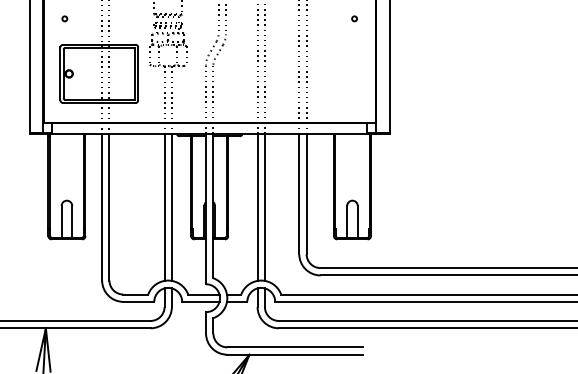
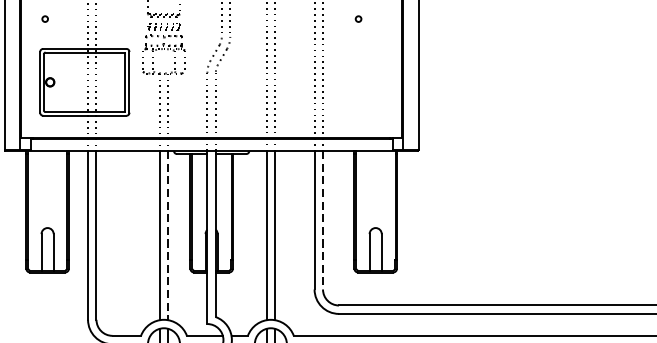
circle: (354, 18) -> (358, 18), moved
line: (306, 194) -> (322, 220), solid -> dashed
line: (171, 207) -> (167, 235), solid -> dashed

